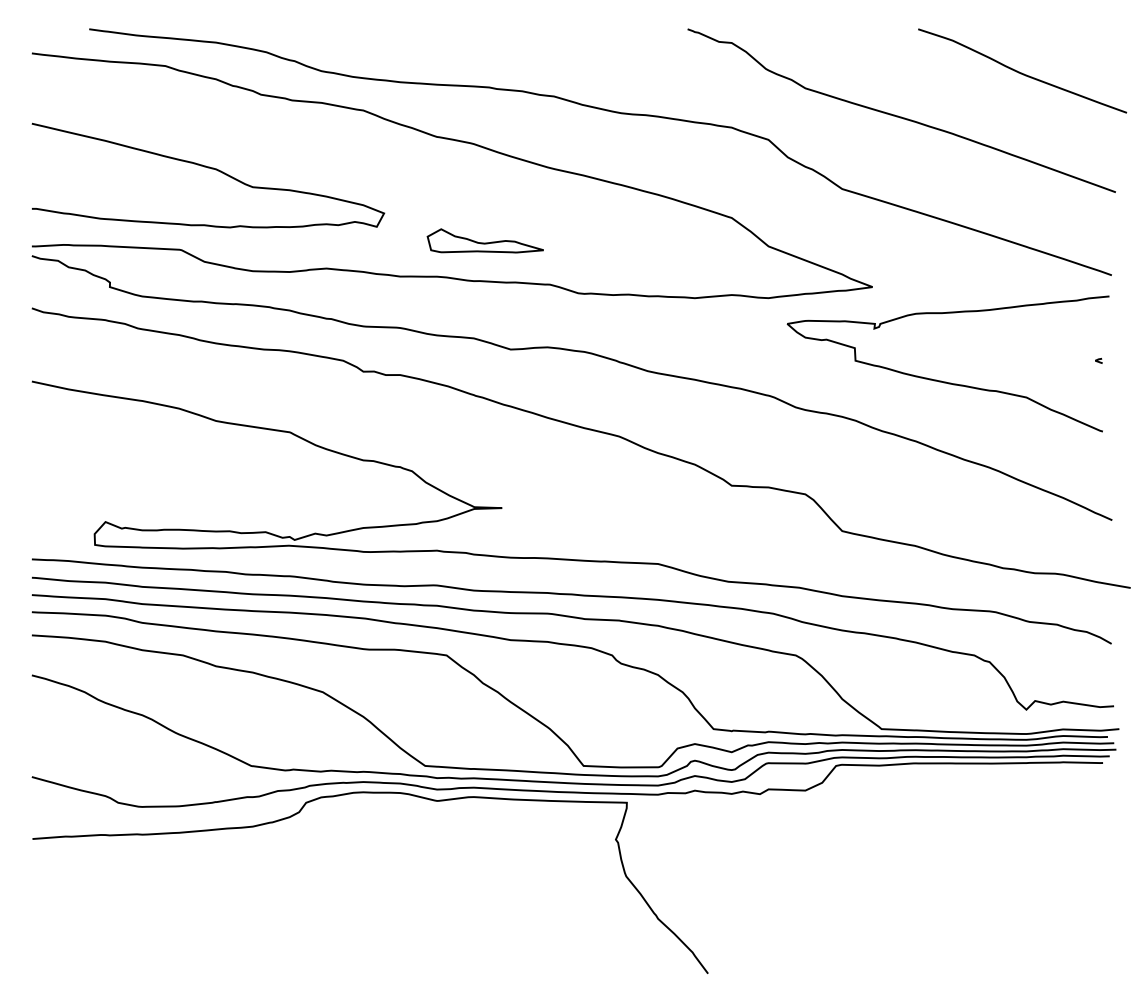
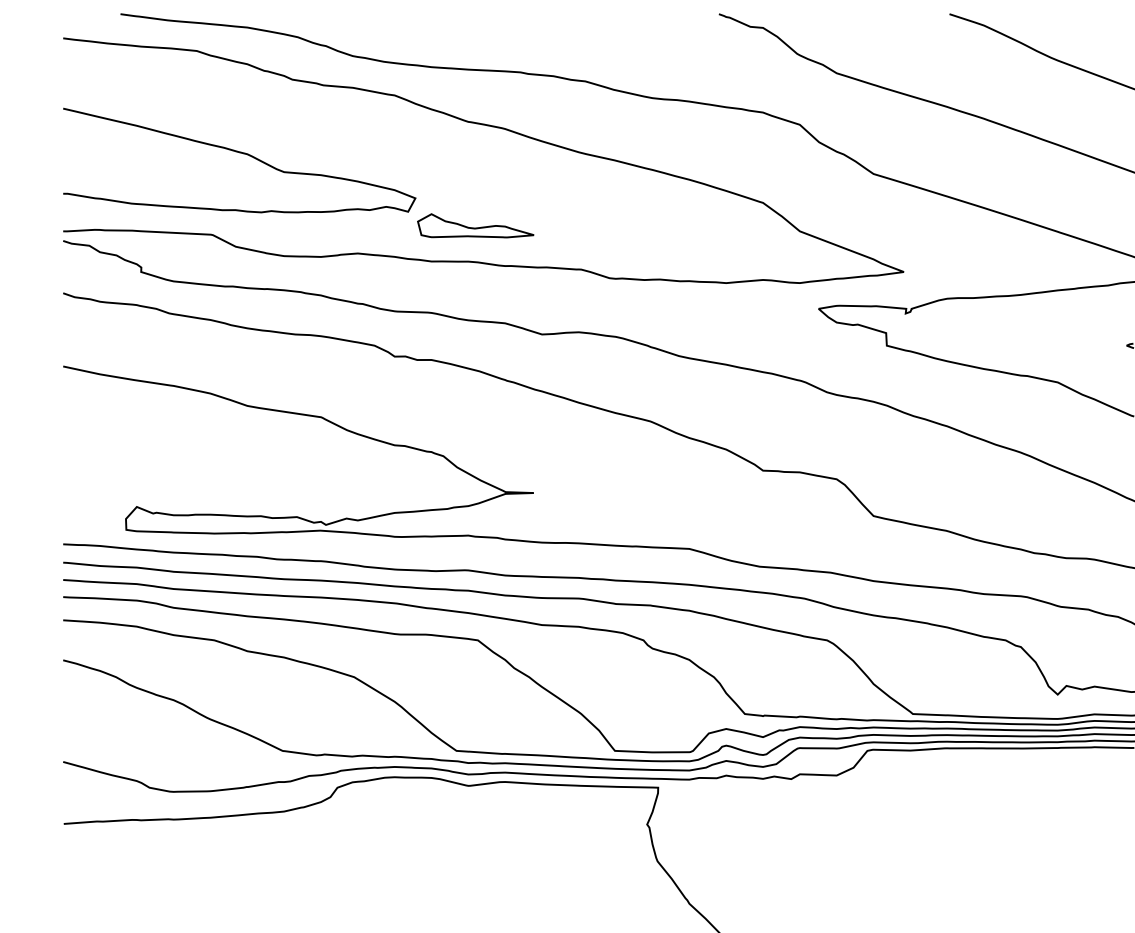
part: (484, 240) -> (474, 225), moved

